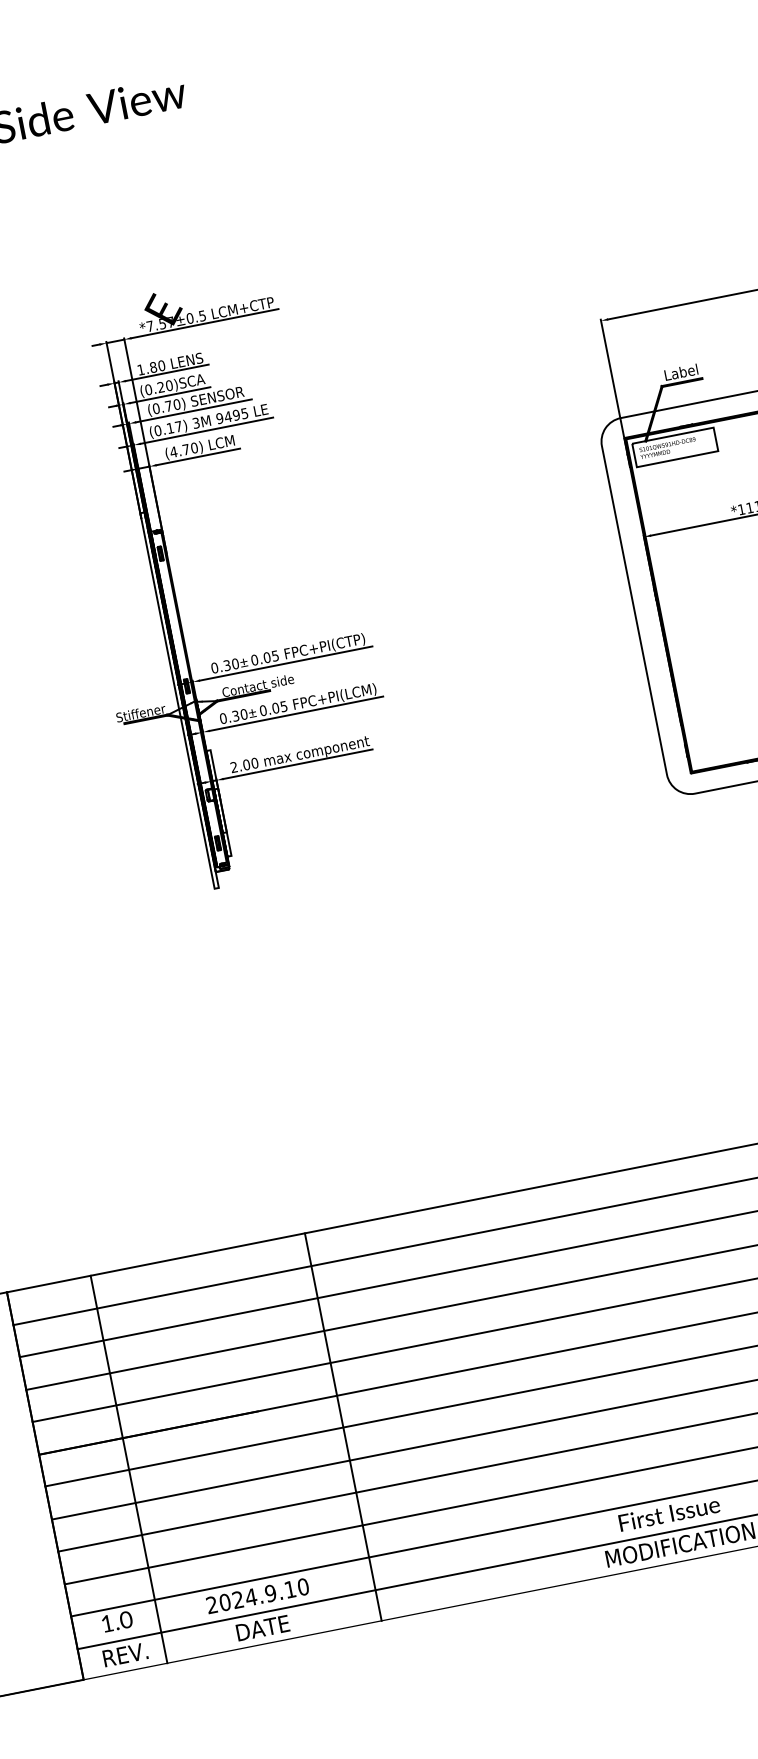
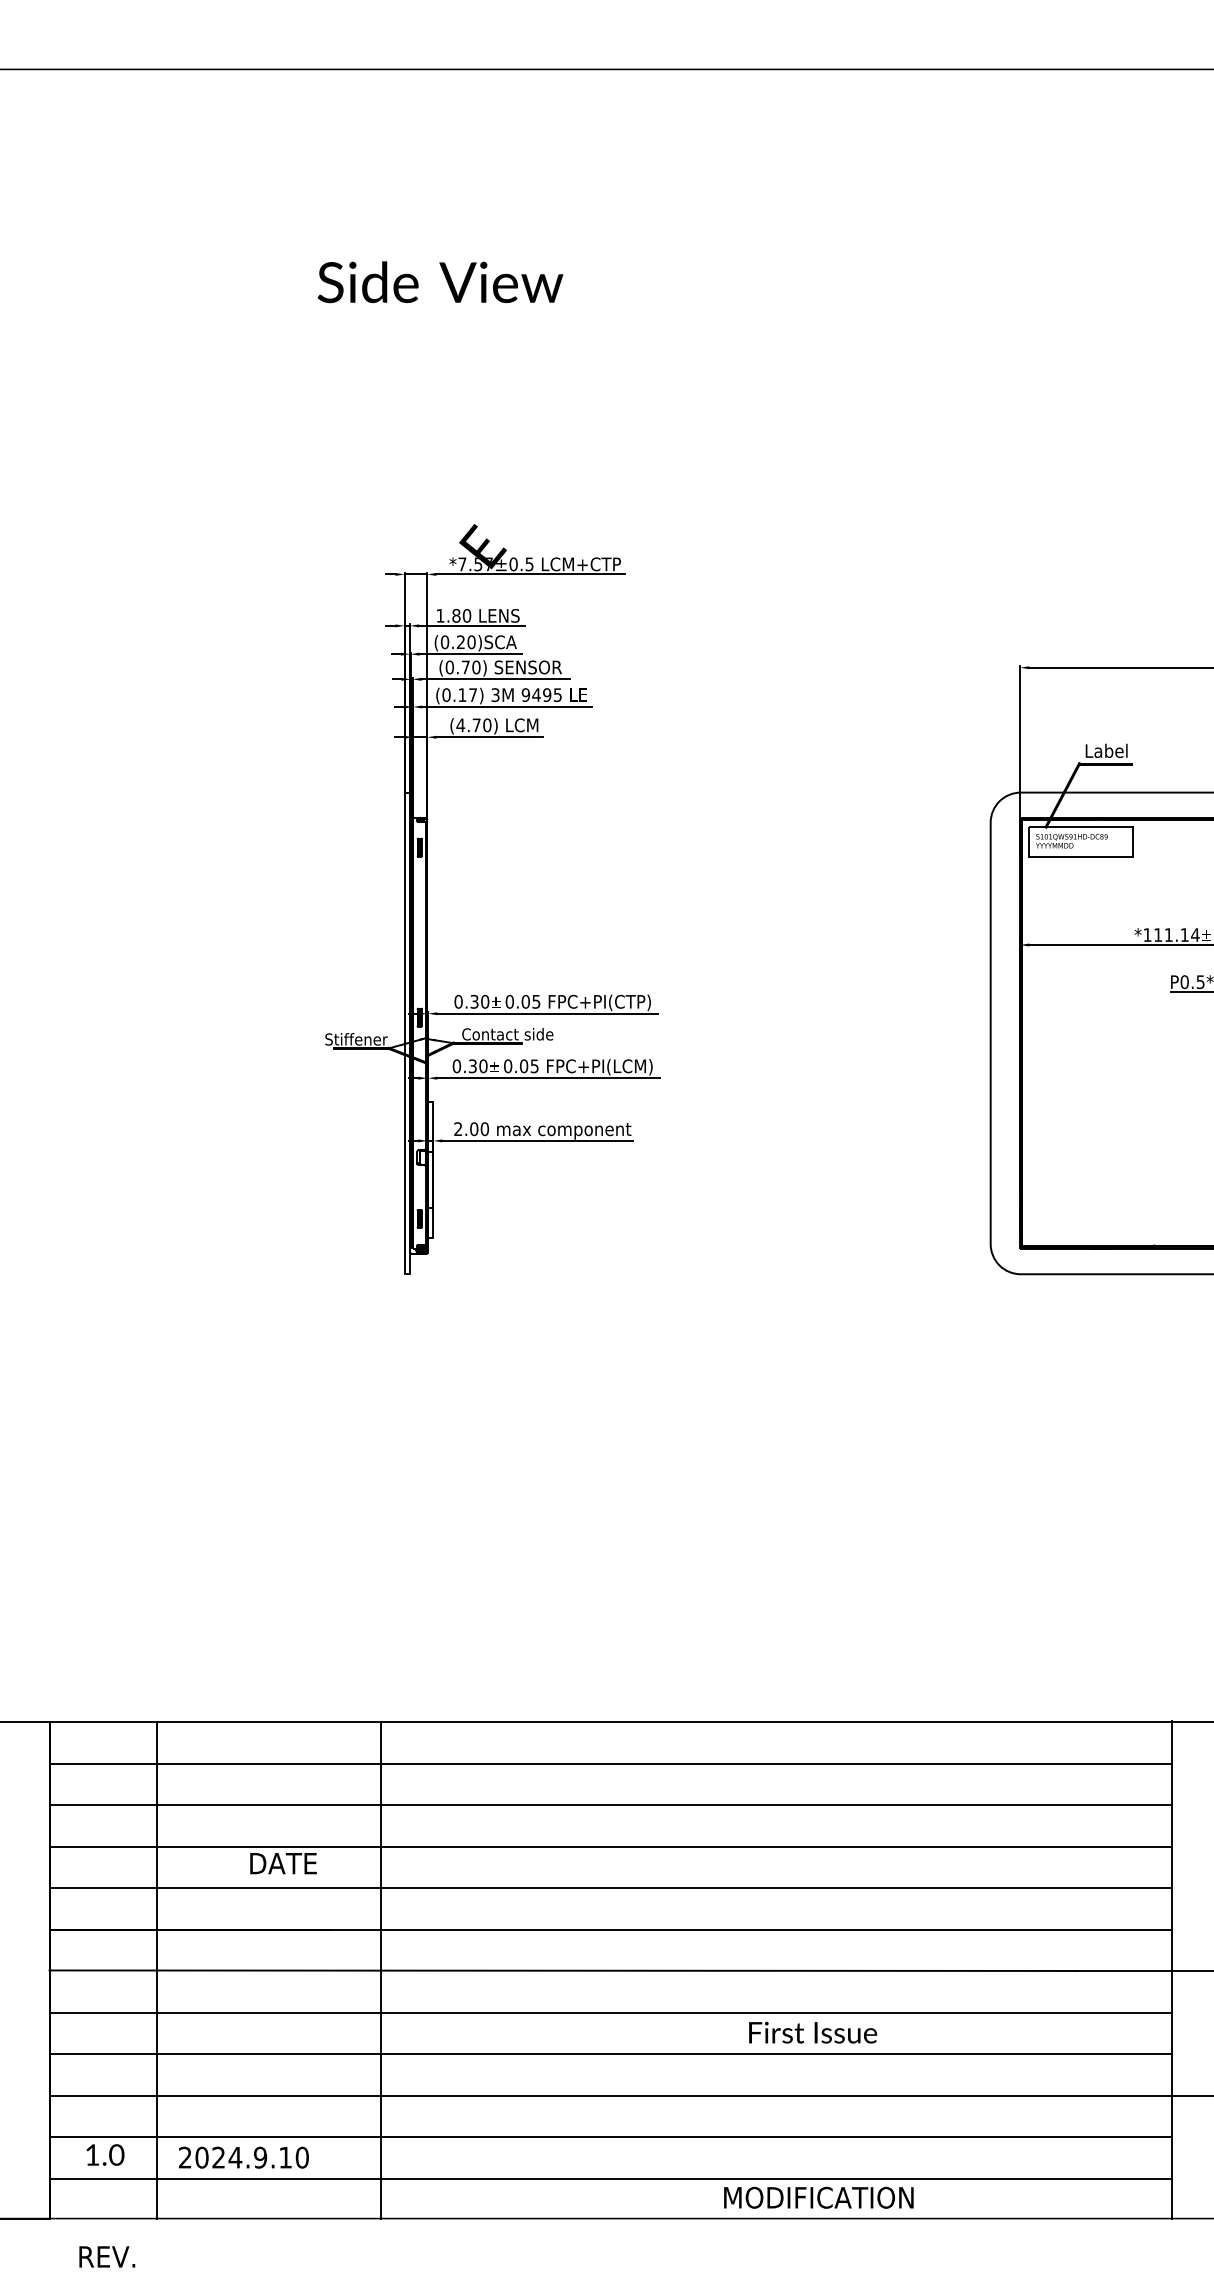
line: (343, 1426) -> (380, 1969), moved
text: (669, 1513) -> (813, 2032), moved
text: (257, 1595) -> (243, 2157), moved
text: (262, 1628) -> (283, 1863), moved
text: (125, 1654) -> (107, 2256), moved

